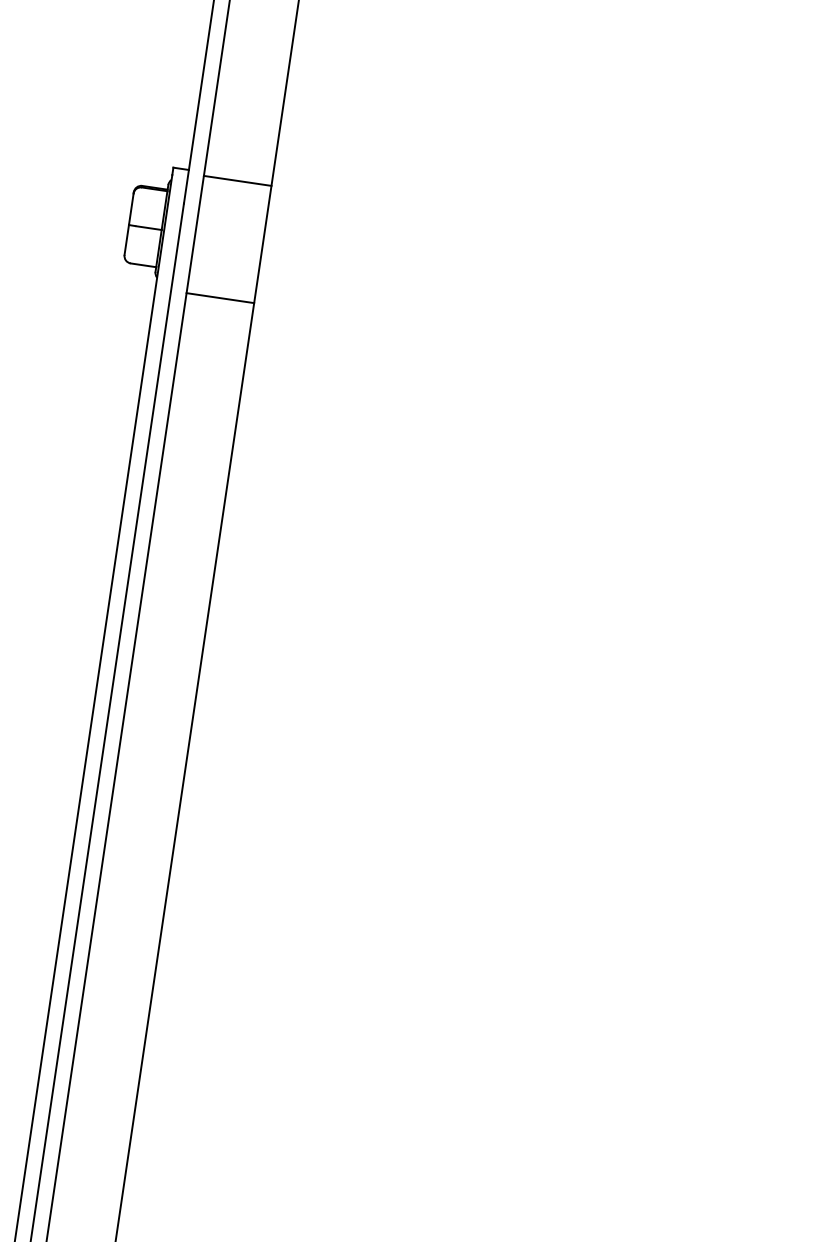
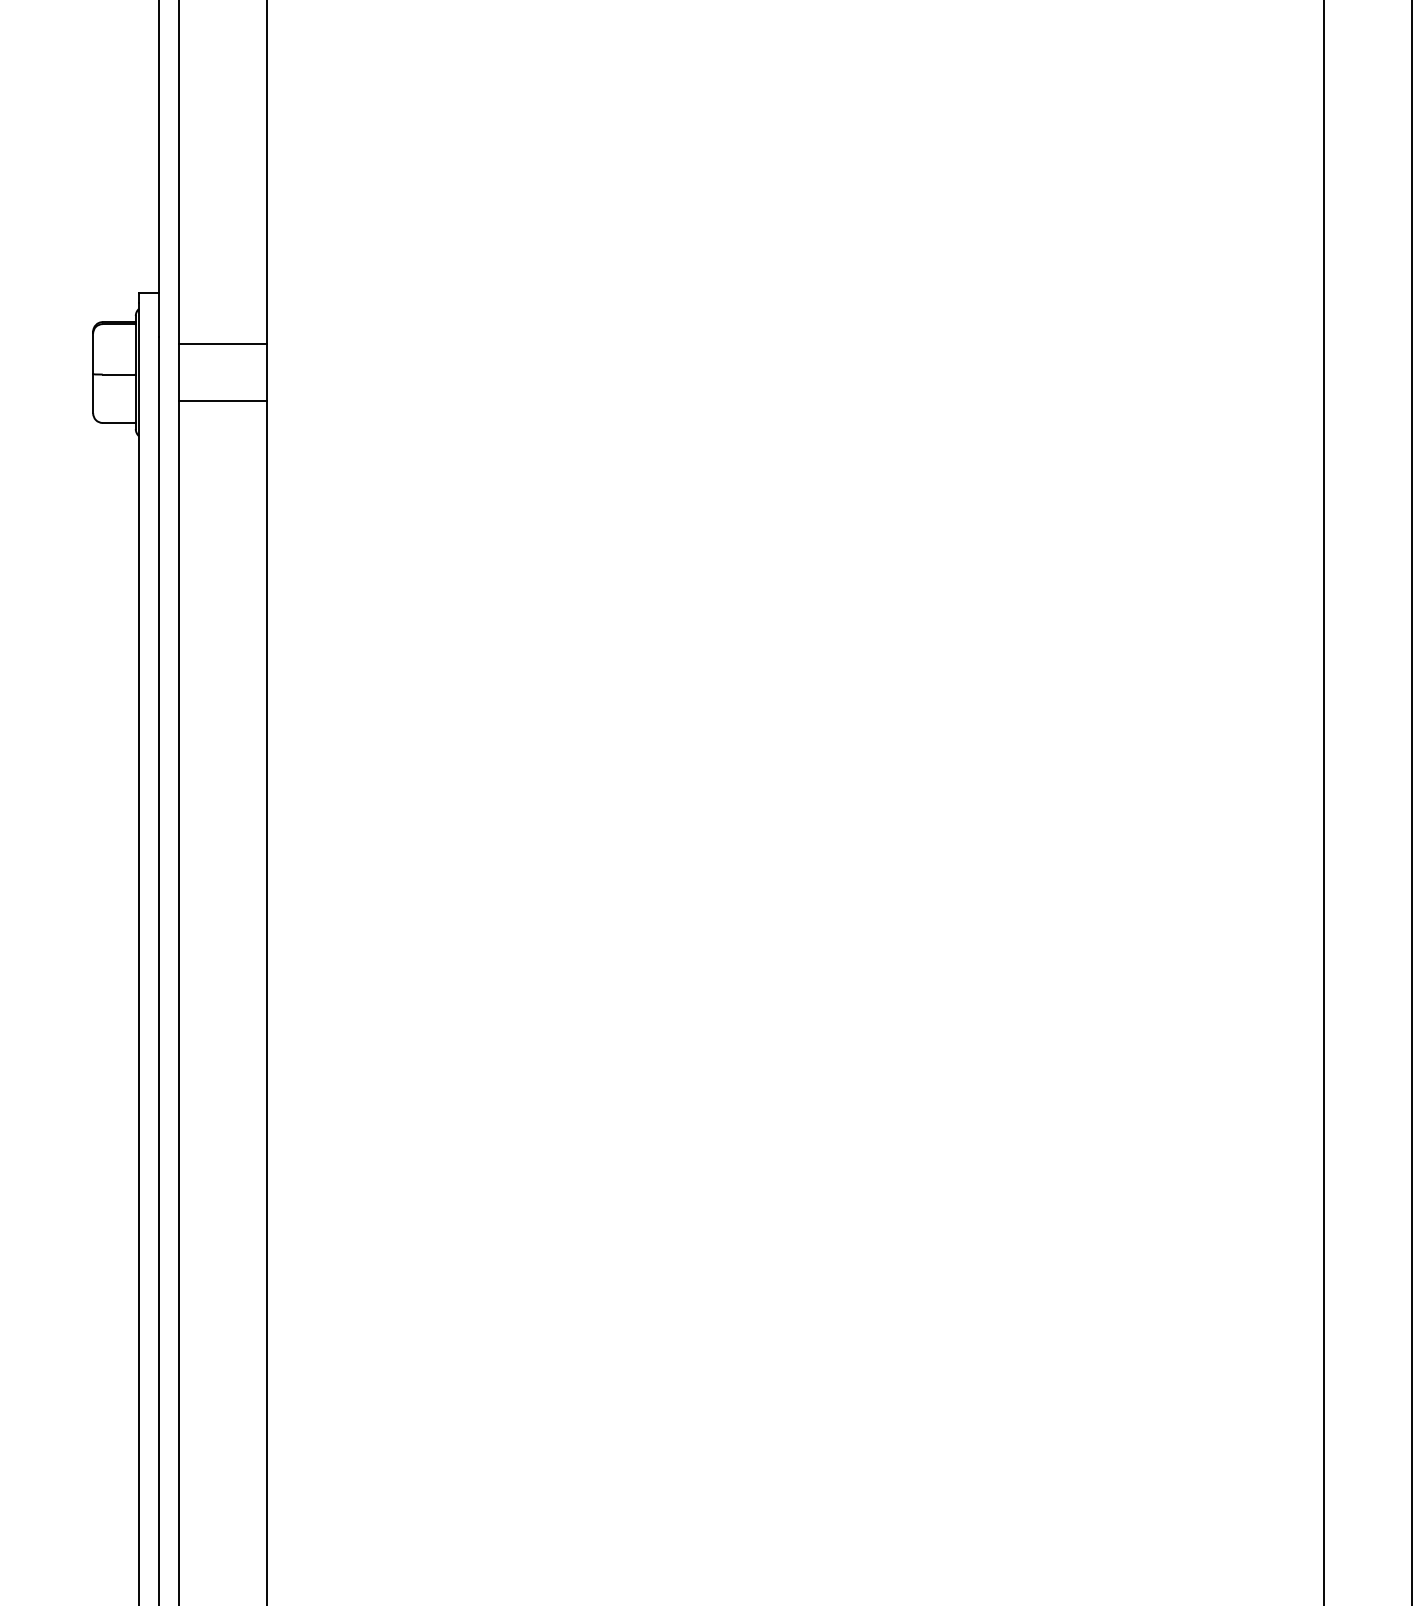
line: (237, 180) -> (223, 343), moved
line: (220, 298) -> (223, 401), moved

